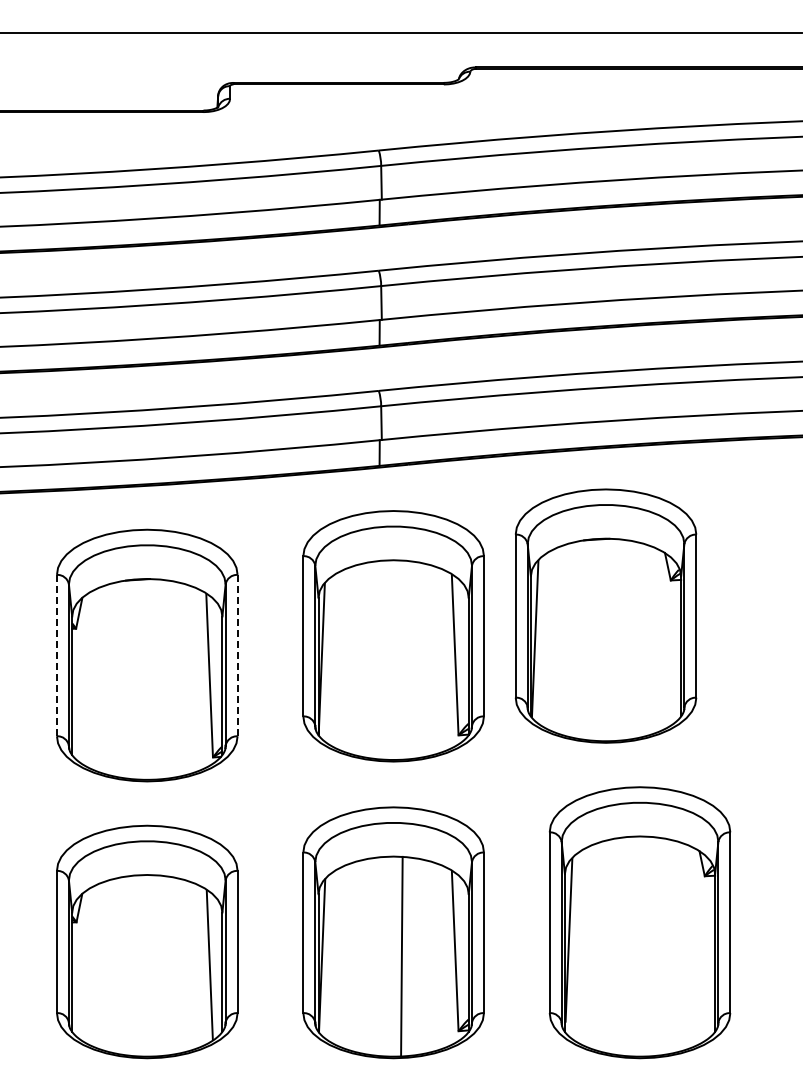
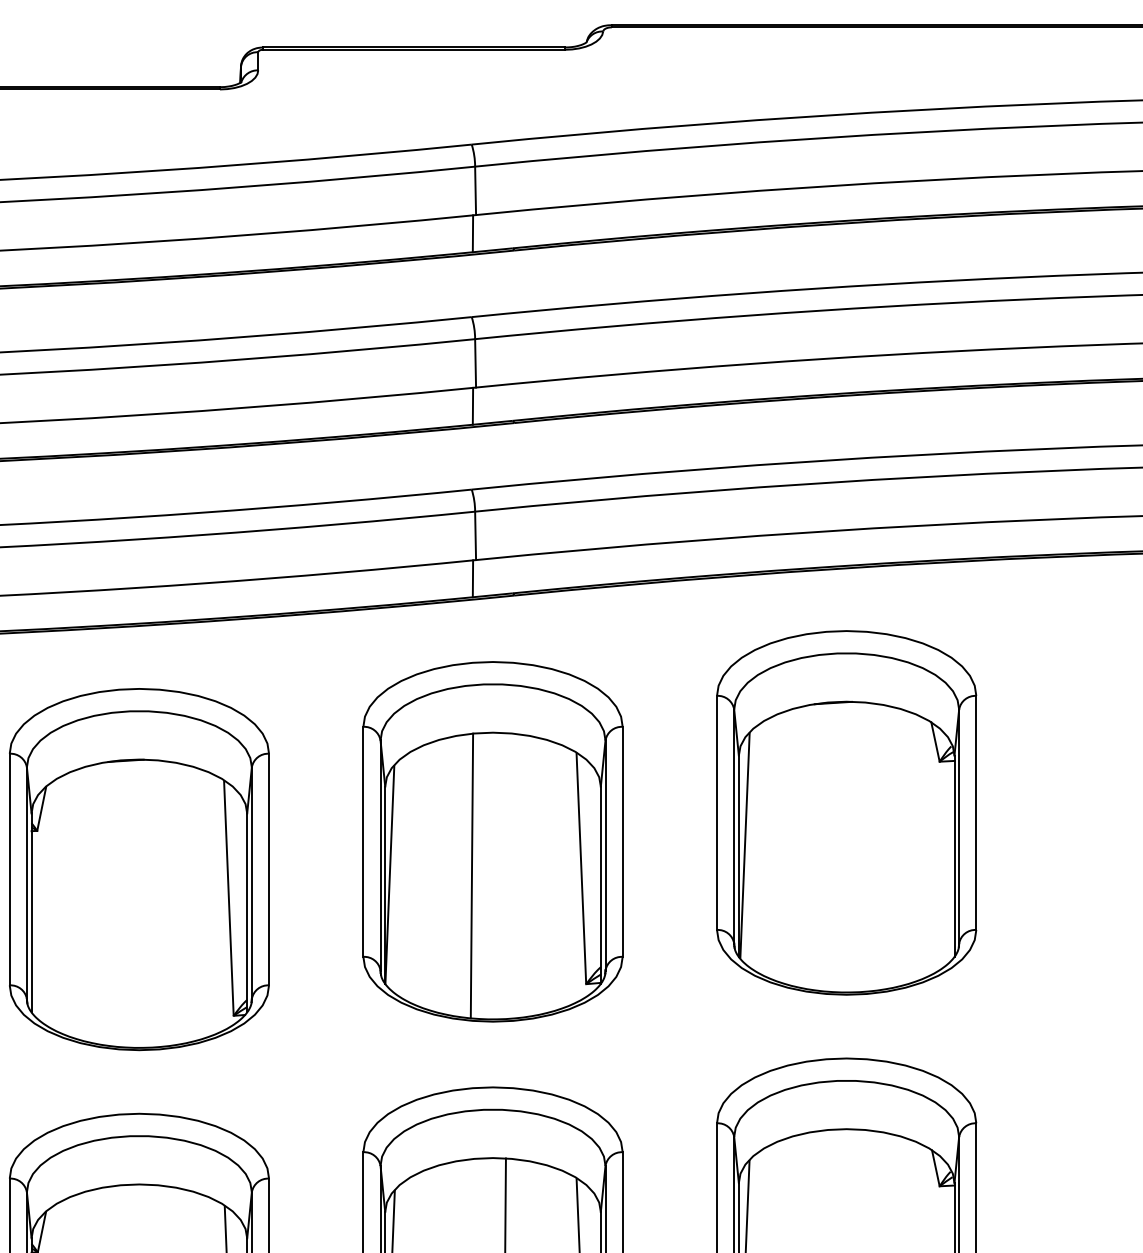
part: (605, 615) -> (845, 811), moved
line: (56, 655) -> (9, 869), dashed -> solid
line: (237, 655) -> (268, 869), dashed -> solid
line: (378, 659) -> (471, 875), added

